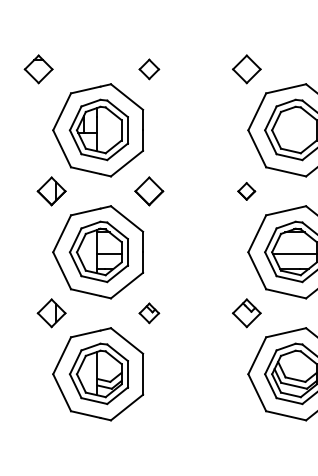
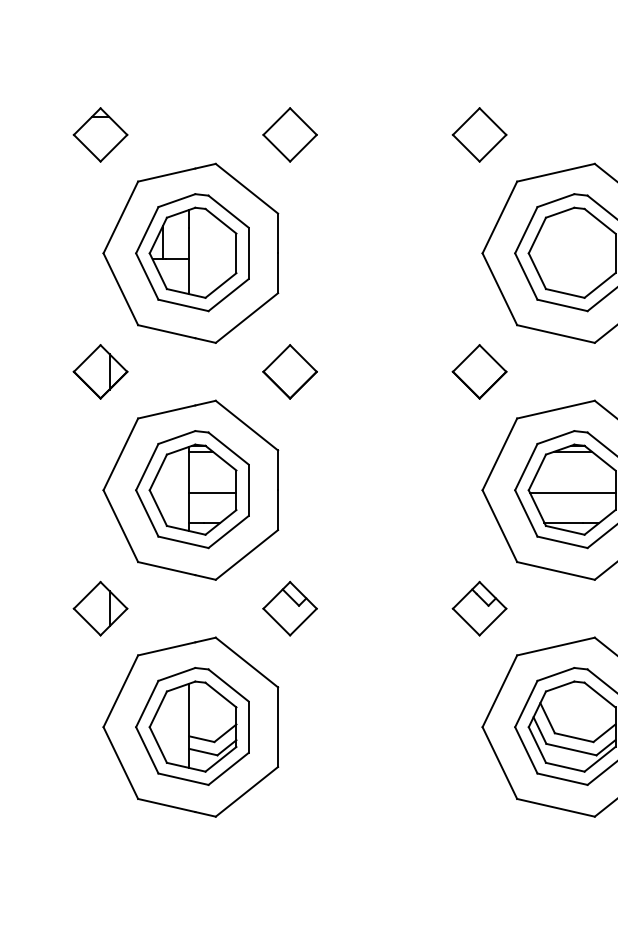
part: (38, 69) -> (100, 135), moved
part: (149, 69) -> (290, 135), size x1.43
part: (246, 191) -> (478, 372), size x1.67
part: (149, 313) -> (290, 609), size x1.43

